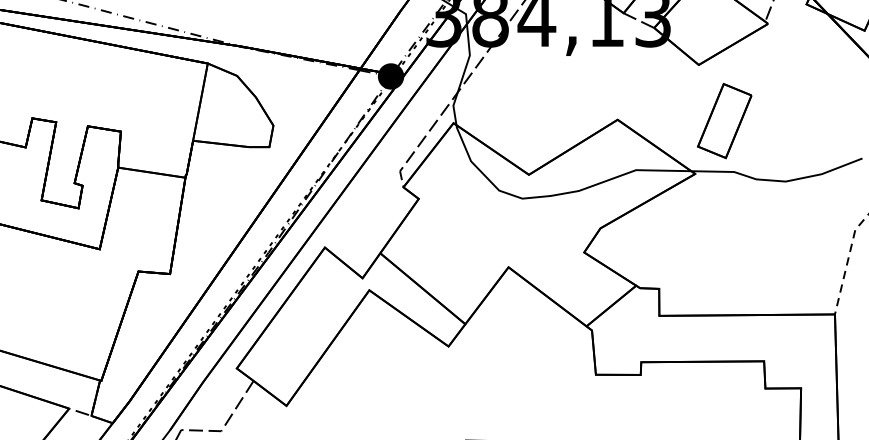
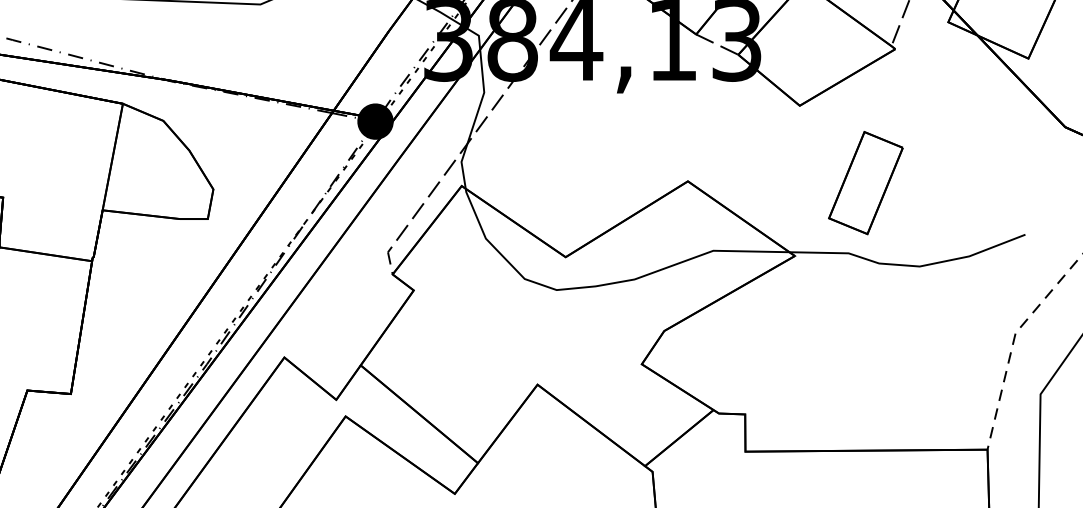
part: (724, 120) -> (865, 182), moved

